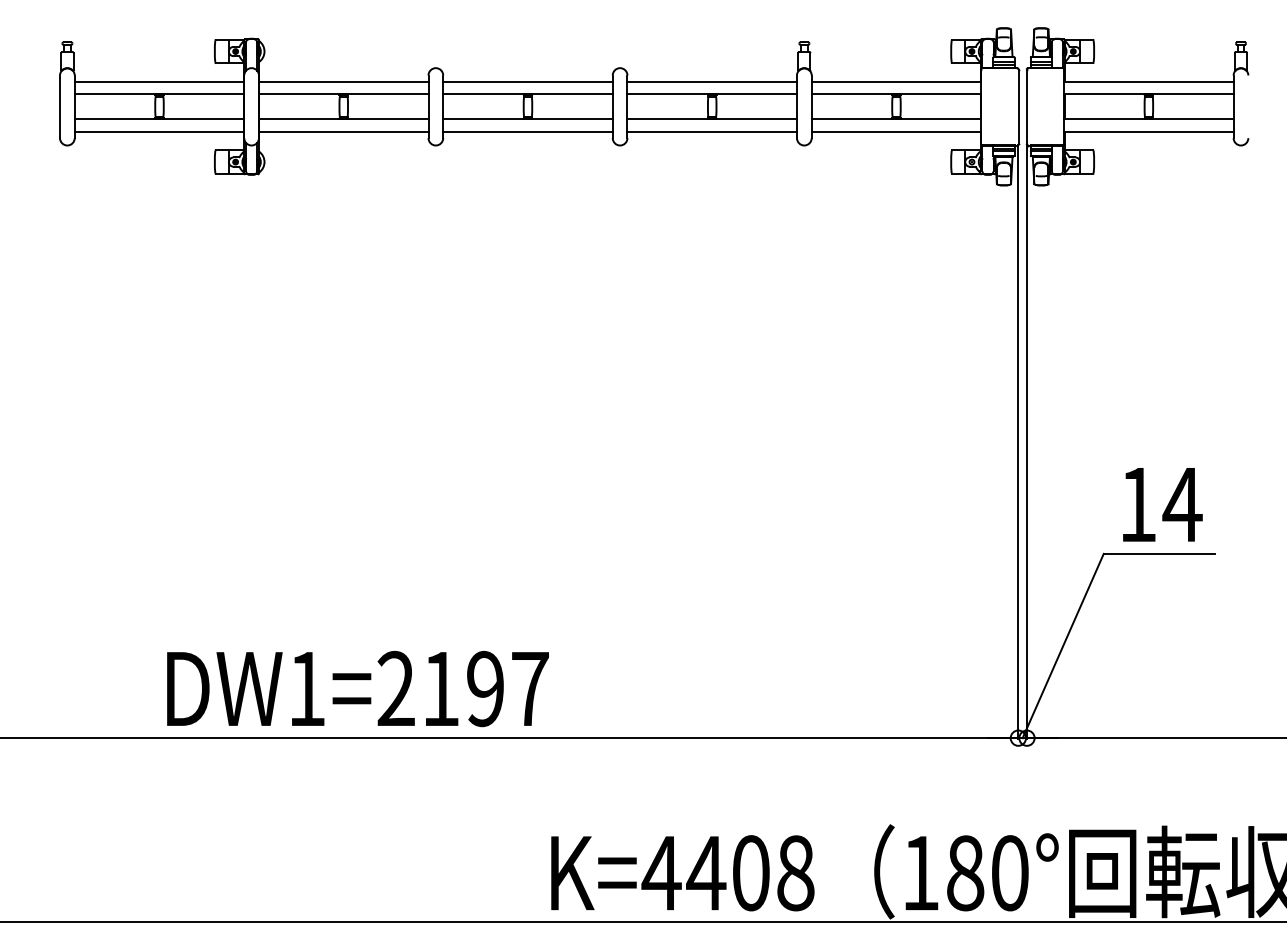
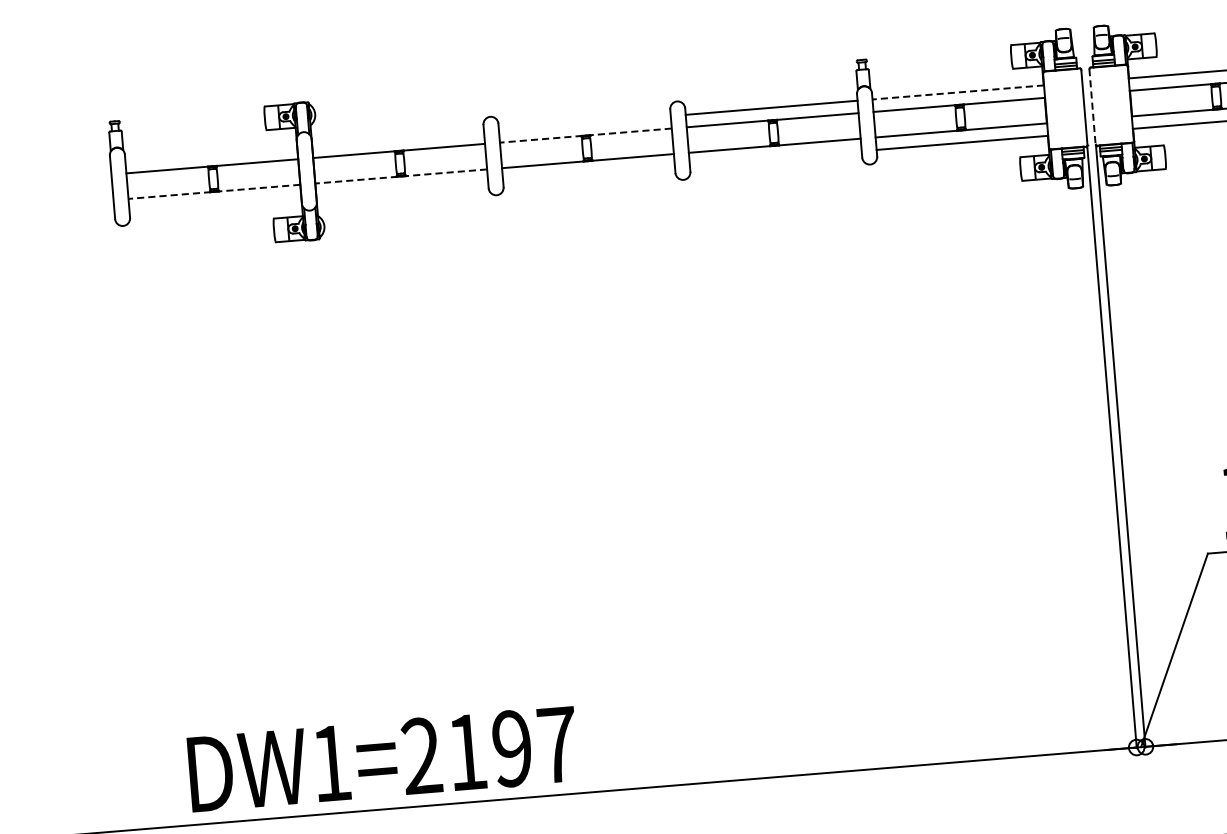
line: (159, 81) -> (211, 153), removed
line: (343, 81) -> (397, 138), removed
line: (527, 81) -> (584, 122), removed
line: (896, 81) -> (958, 91), solid -> dashed
line: (527, 94) -> (585, 135), solid -> dashed
line: (1026, 107) -> (1092, 107), solid -> dashed
line: (159, 119) -> (214, 191), solid -> dashed
line: (343, 119) -> (400, 176), solid -> dashed
line: (159, 131) -> (215, 204), removed
line: (343, 131) -> (401, 188), removed
line: (527, 131) -> (588, 173), removed
line: (711, 131) -> (775, 158), removed
text: (357, 689) -> (382, 759), moved

